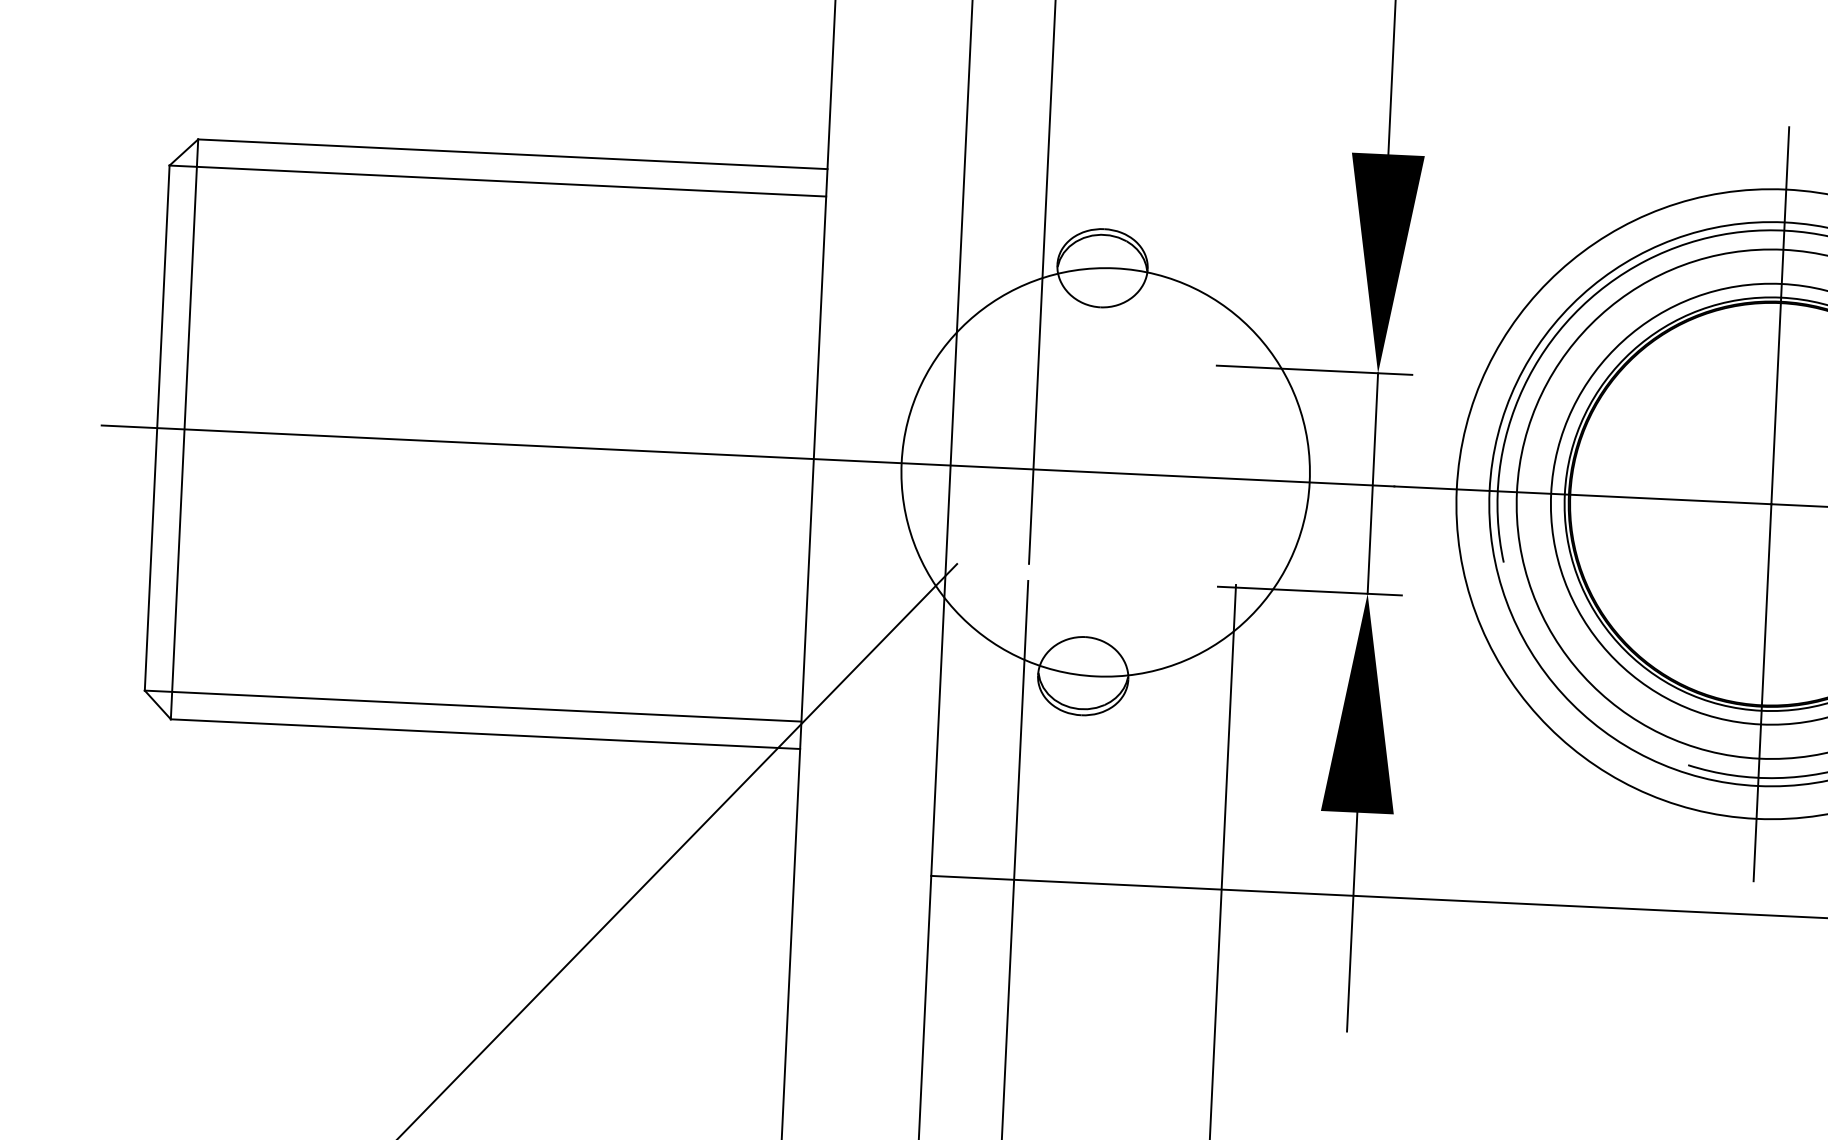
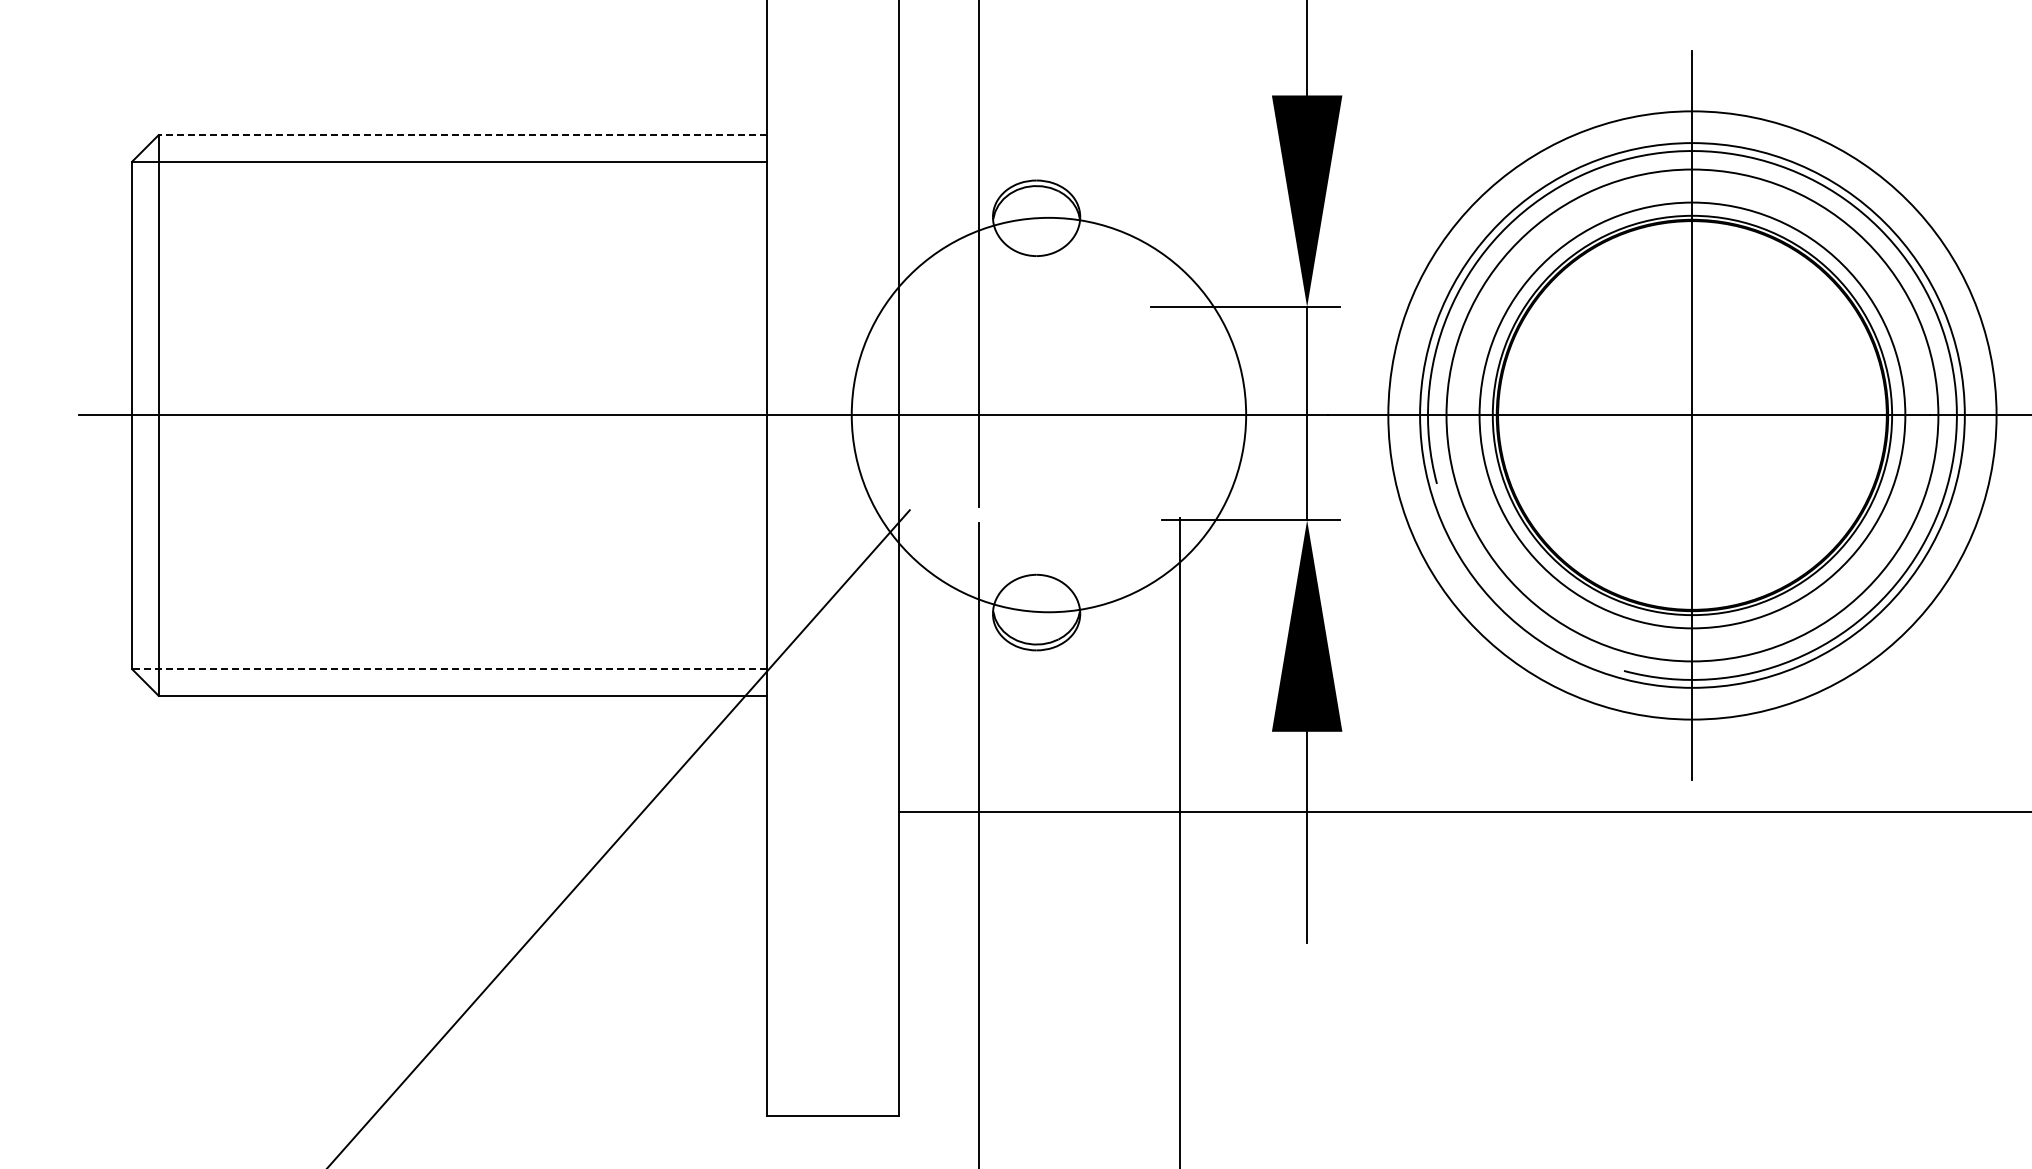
line: (512, 154) -> (462, 135), solid -> dashed
line: (473, 706) -> (449, 669), solid -> dashed

